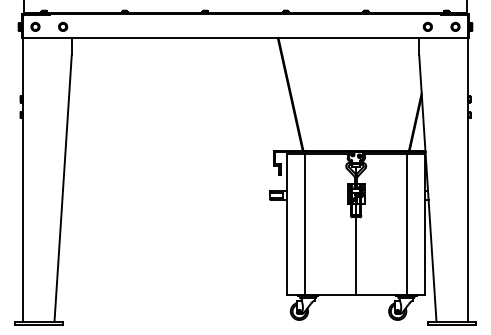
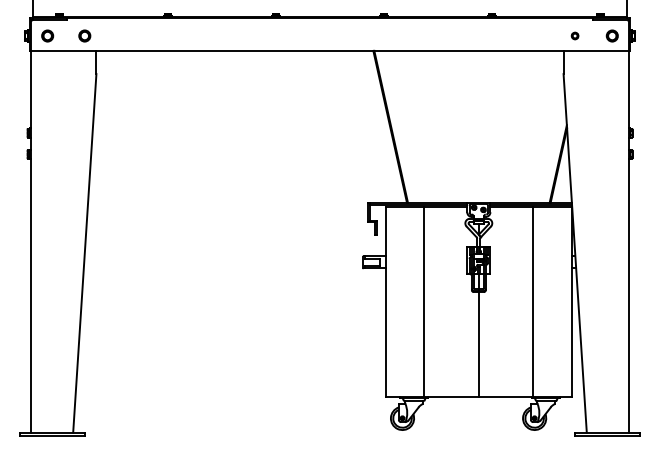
part: (427, 26) -> (574, 35), size x0.6
line: (305, 224) -> (424, 301), moved
line: (407, 224) -> (532, 301), moved

